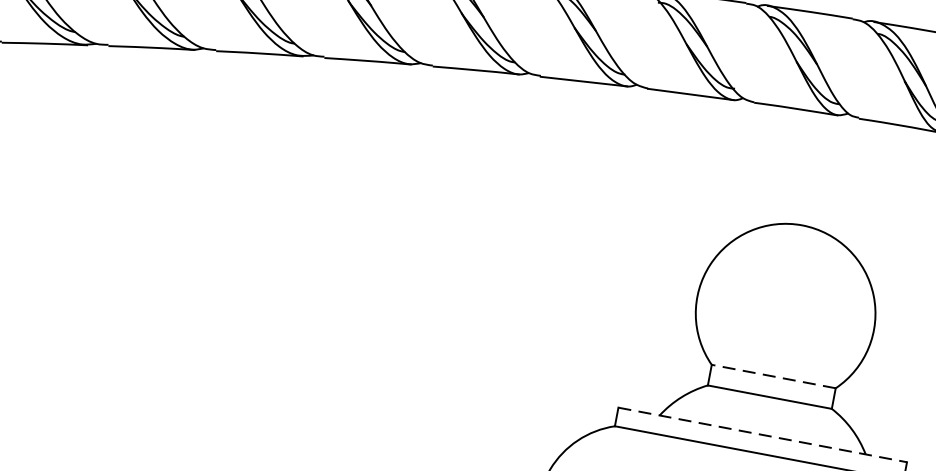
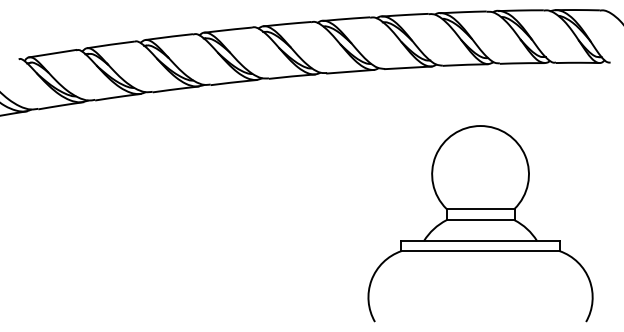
line: (773, 375) -> (480, 208), dashed -> solid
line: (764, 434) -> (481, 240), dashed -> solid

